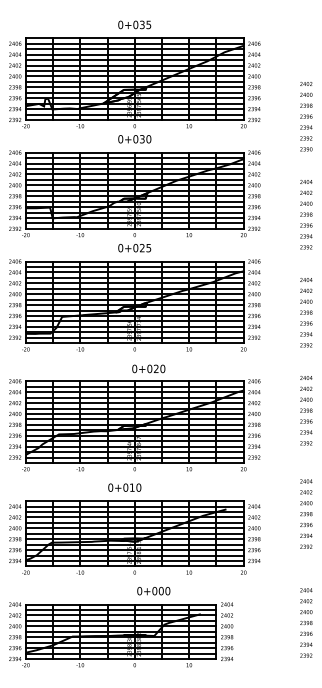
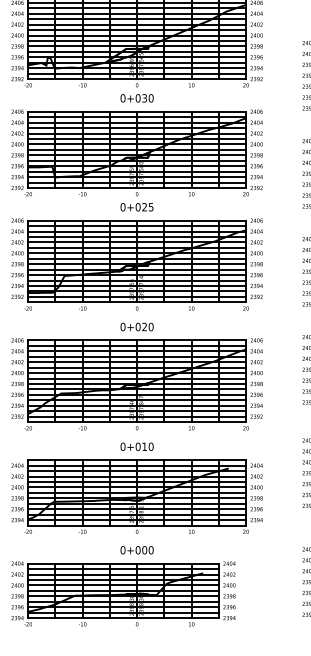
text: (148, 368) -> (136, 326), moved
text: (124, 487) -> (136, 446), moved
text: (153, 591) -> (136, 550), moved

